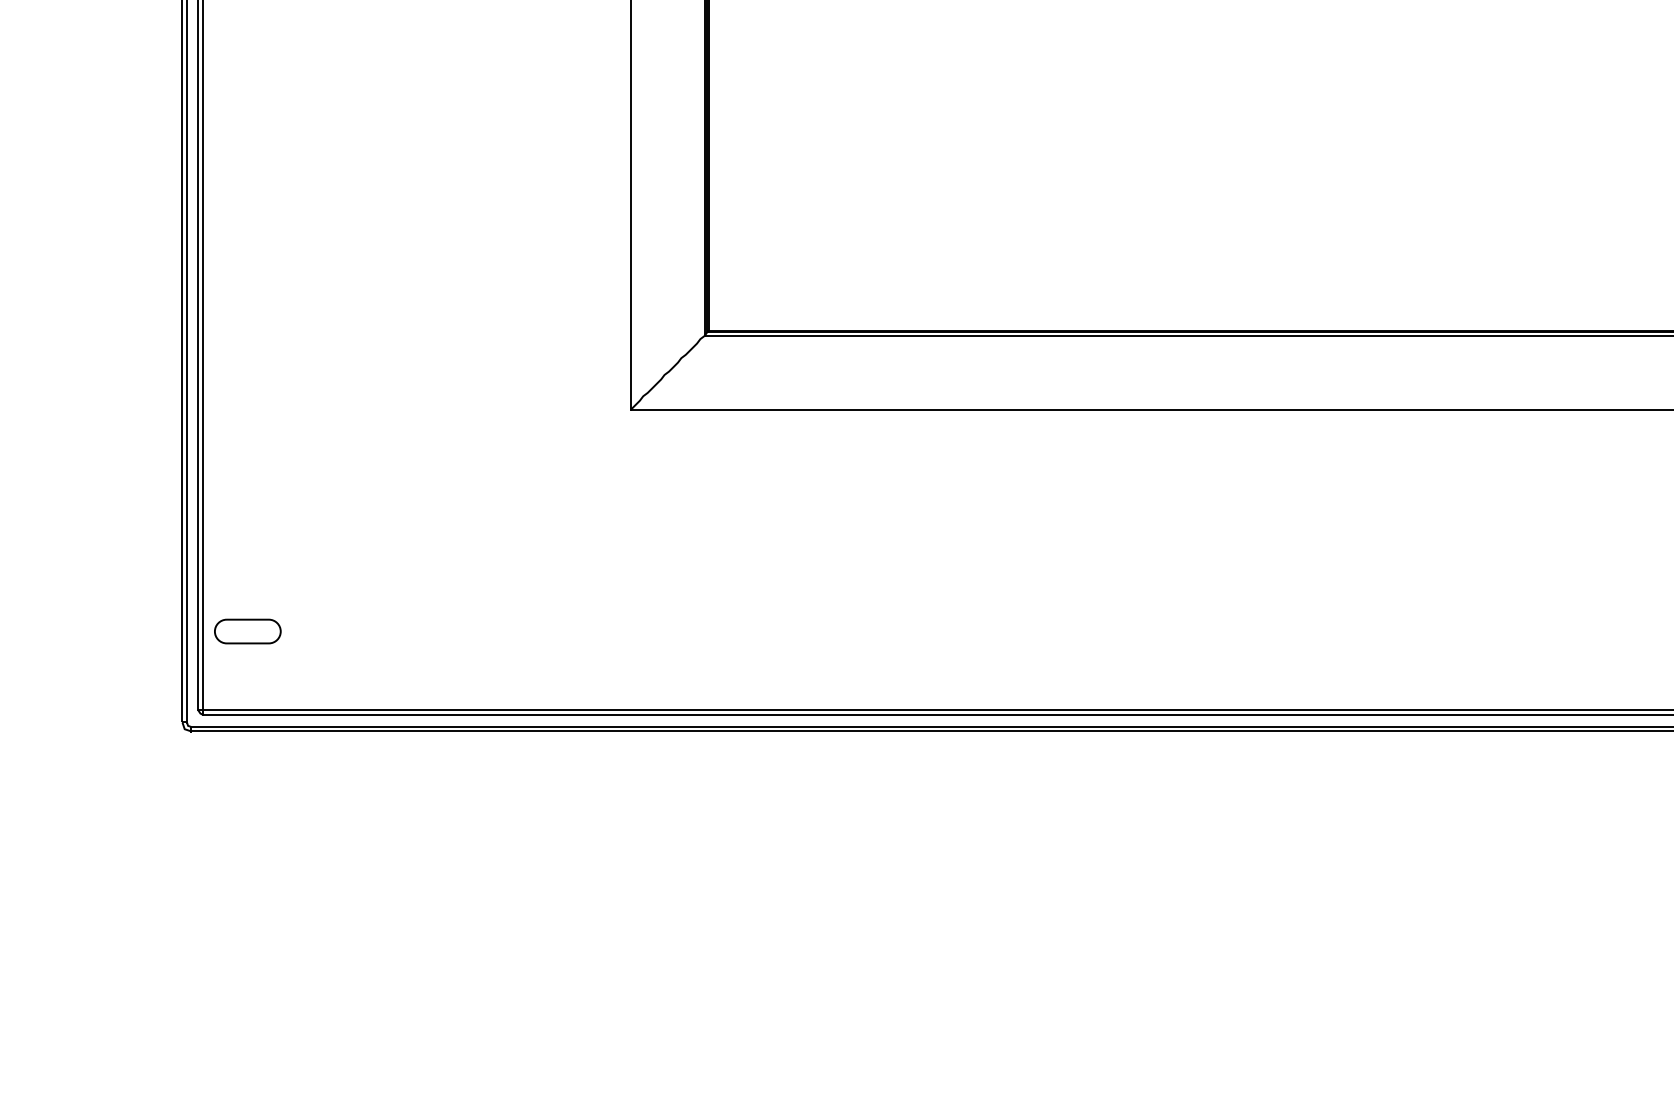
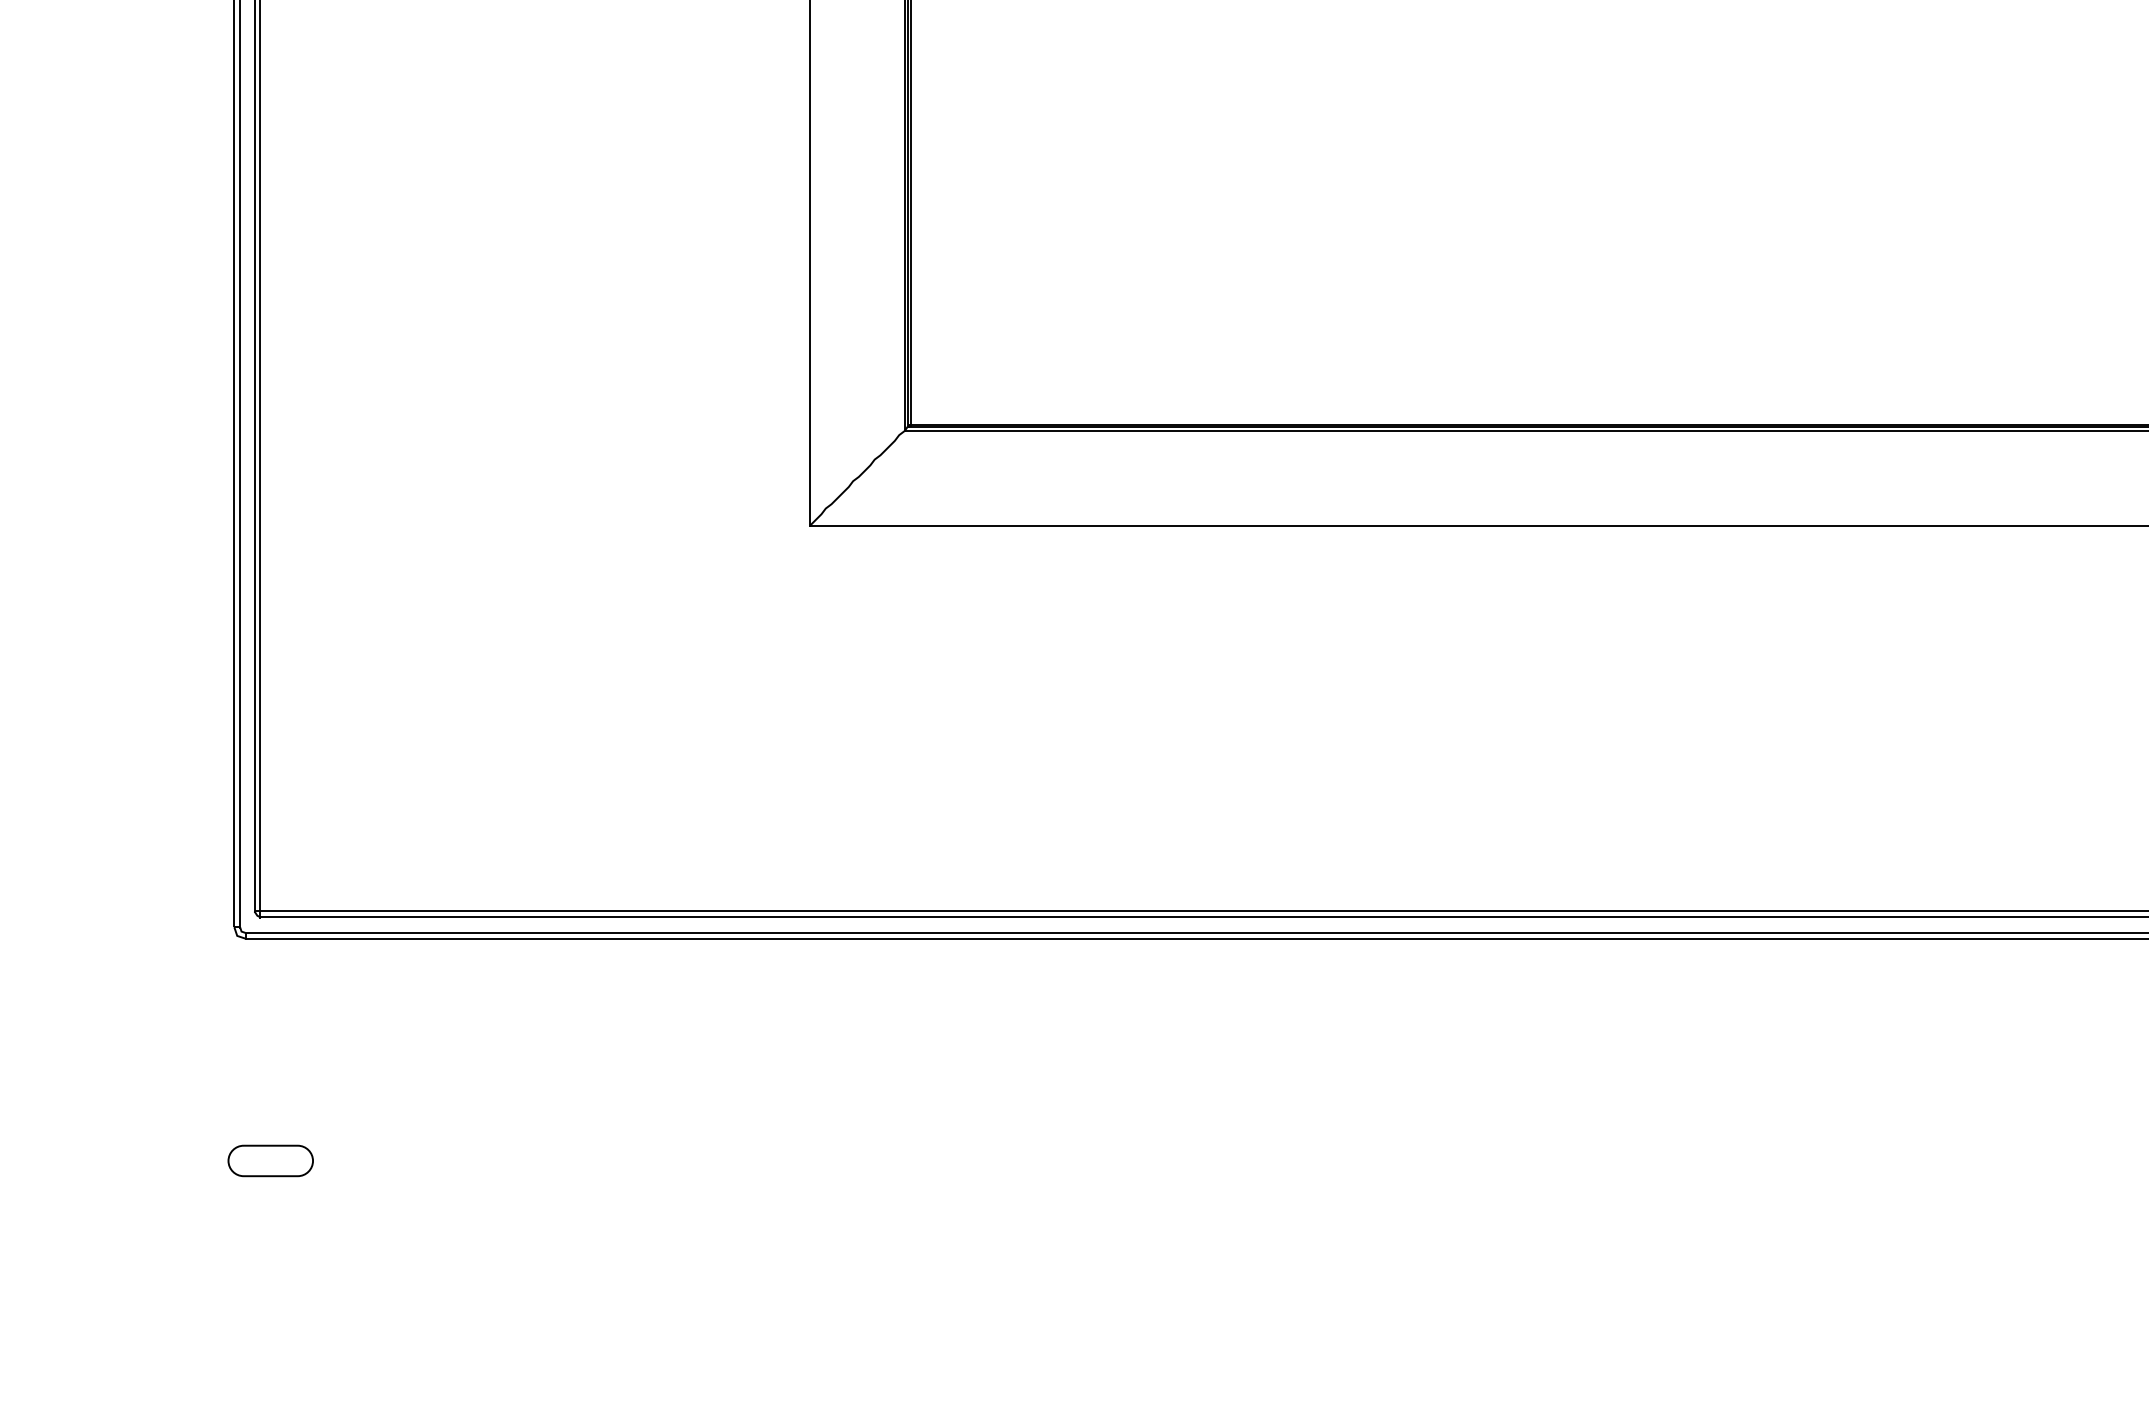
part: (247, 631) -> (270, 1160), moved

